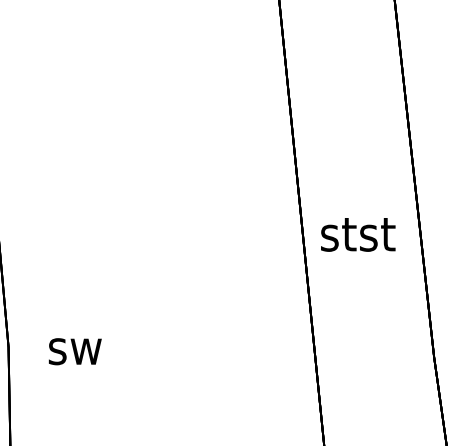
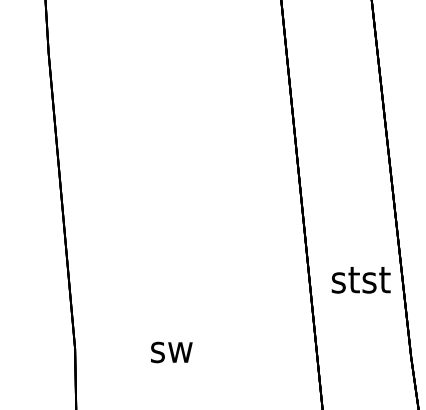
text: (357, 235) -> (360, 280), moved
text: (74, 351) -> (171, 352), moved

